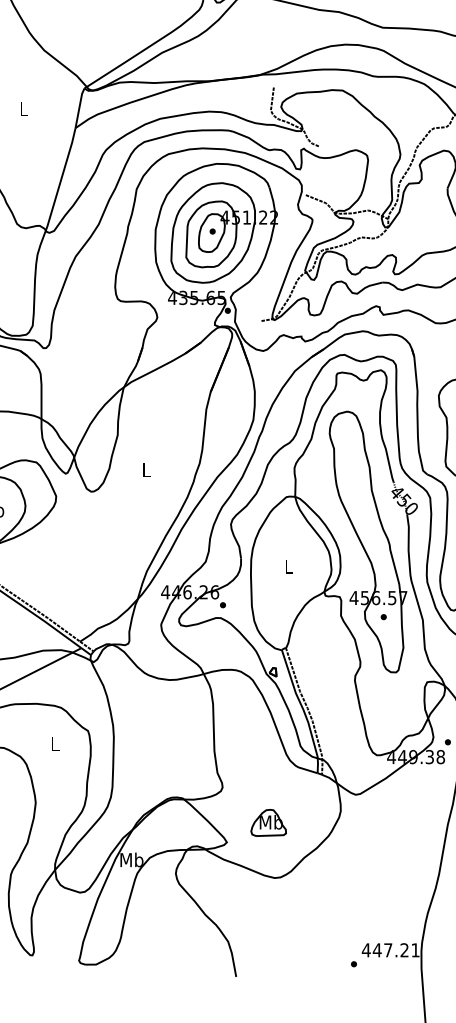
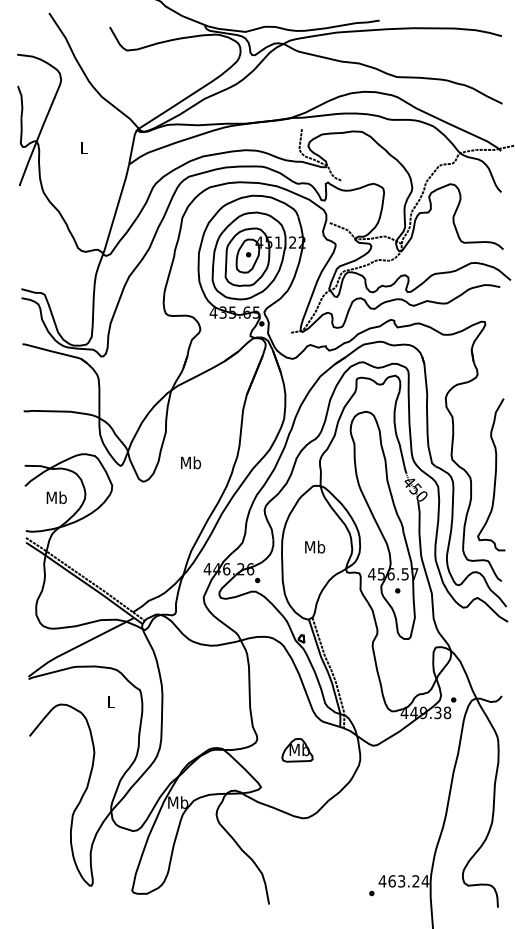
text: (147, 469) -> (191, 462), L -> Mb
text: (289, 566) -> (315, 546), L -> Mb
part: (268, 823) -> (297, 750), moved
text: (396, 950) -> (408, 881), 447.21 -> 463.24

